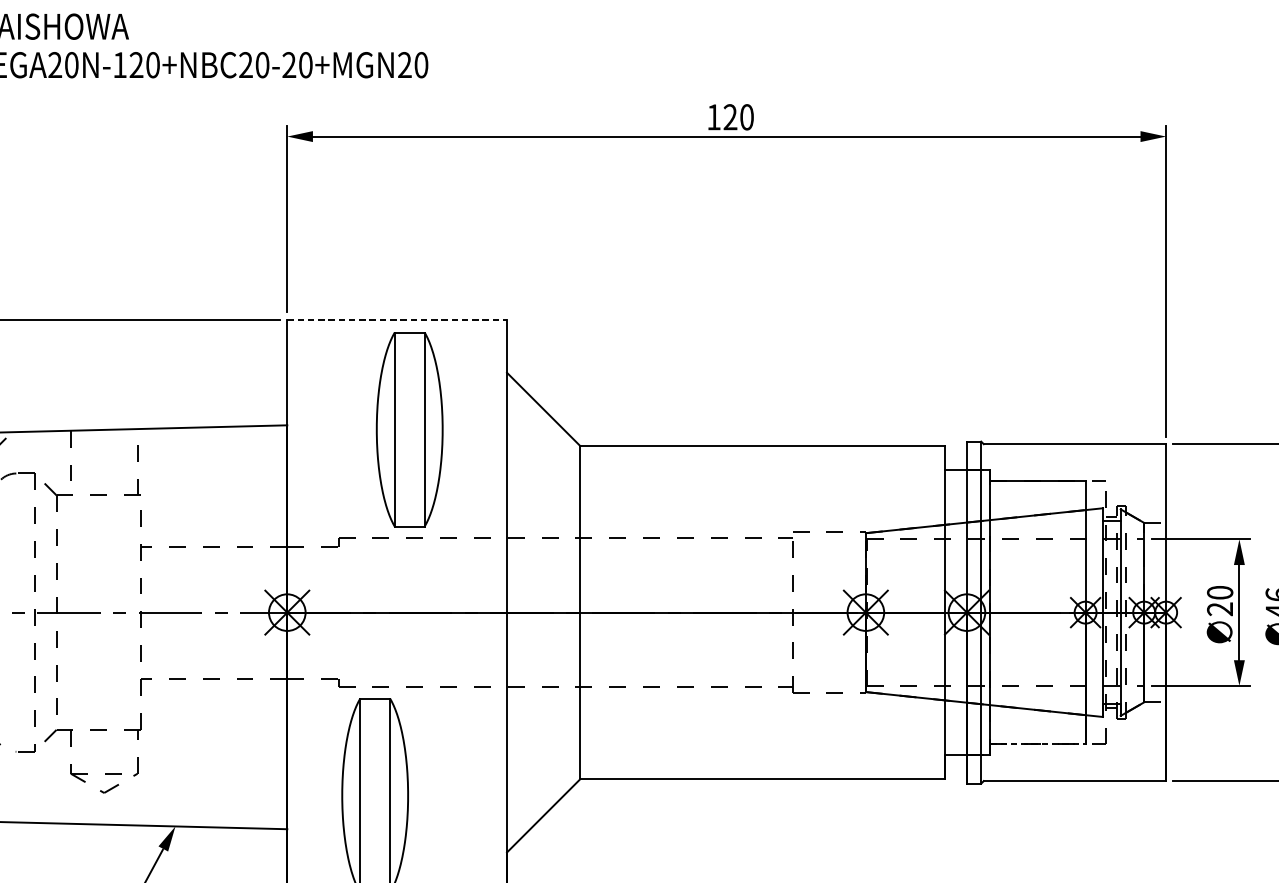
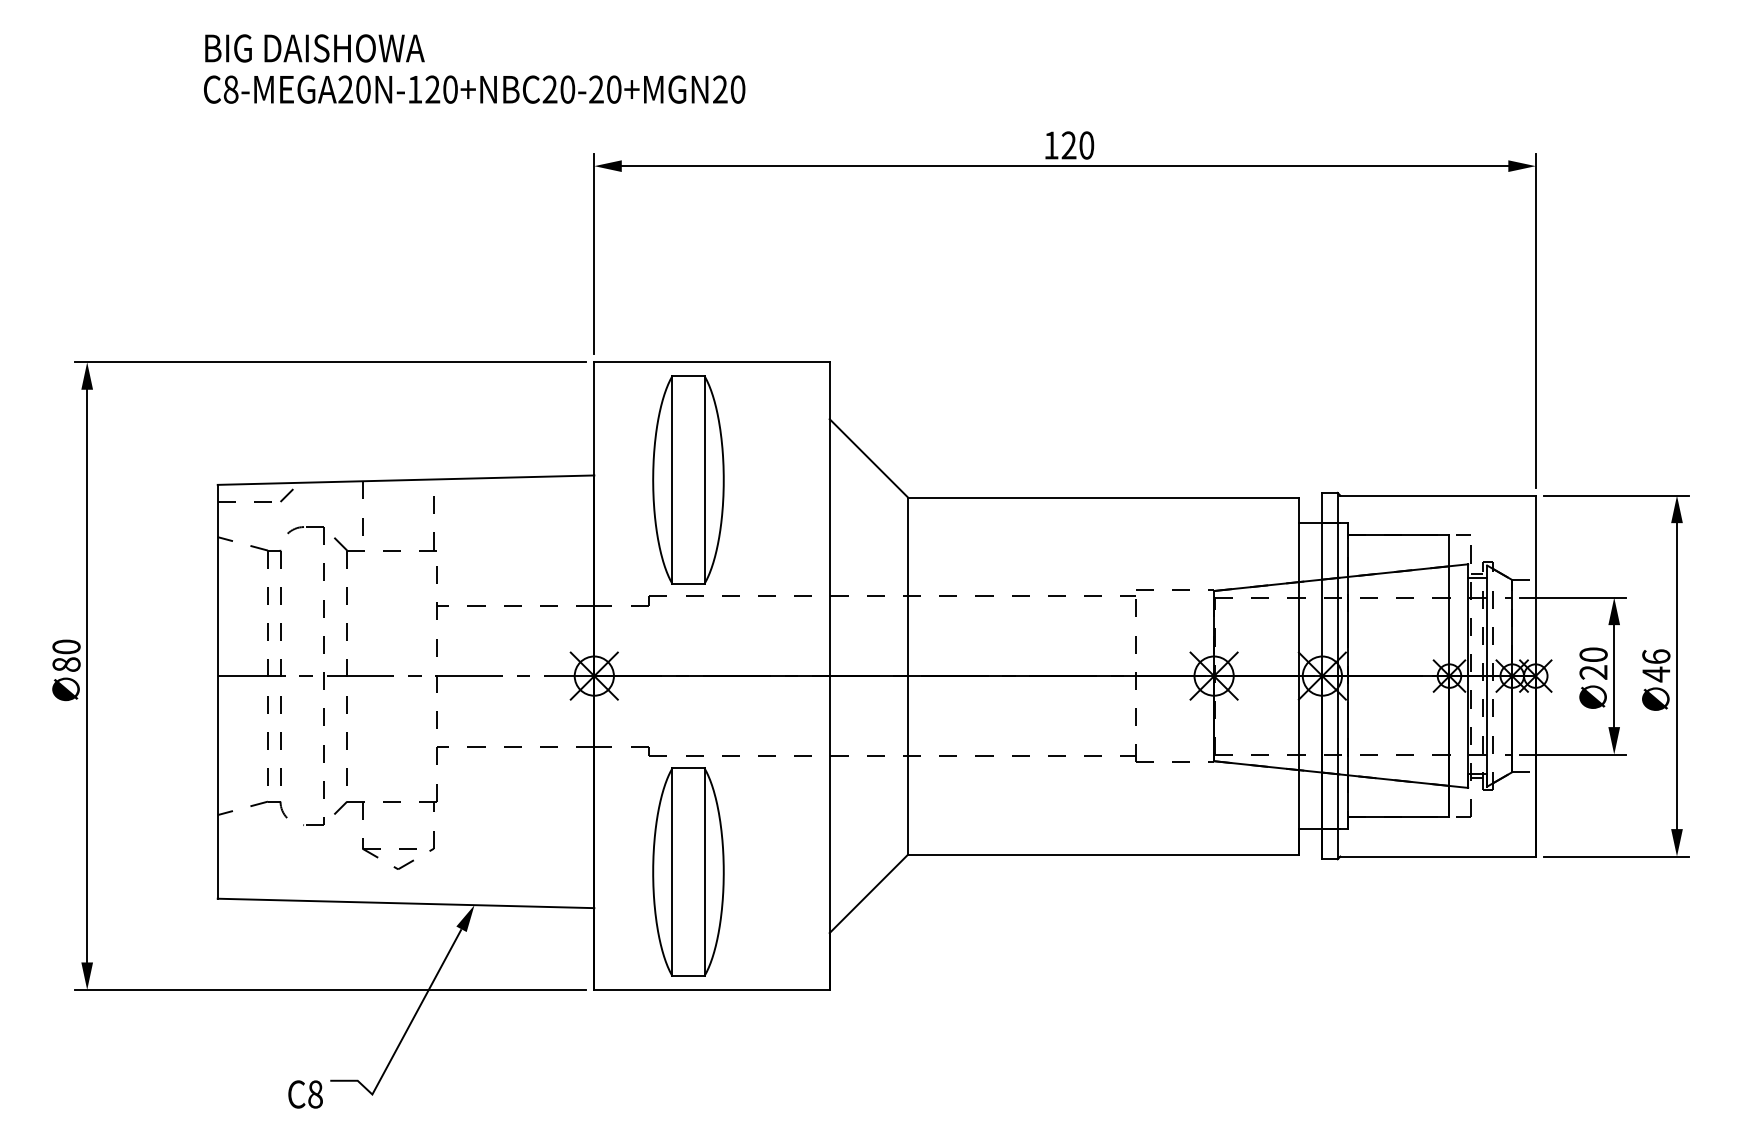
line: (397, 319) -> (712, 362), dashed -> solid
part: (409, 429) -> (688, 479), moved
line: (1038, 744) -> (1398, 817), dashed -> solid

